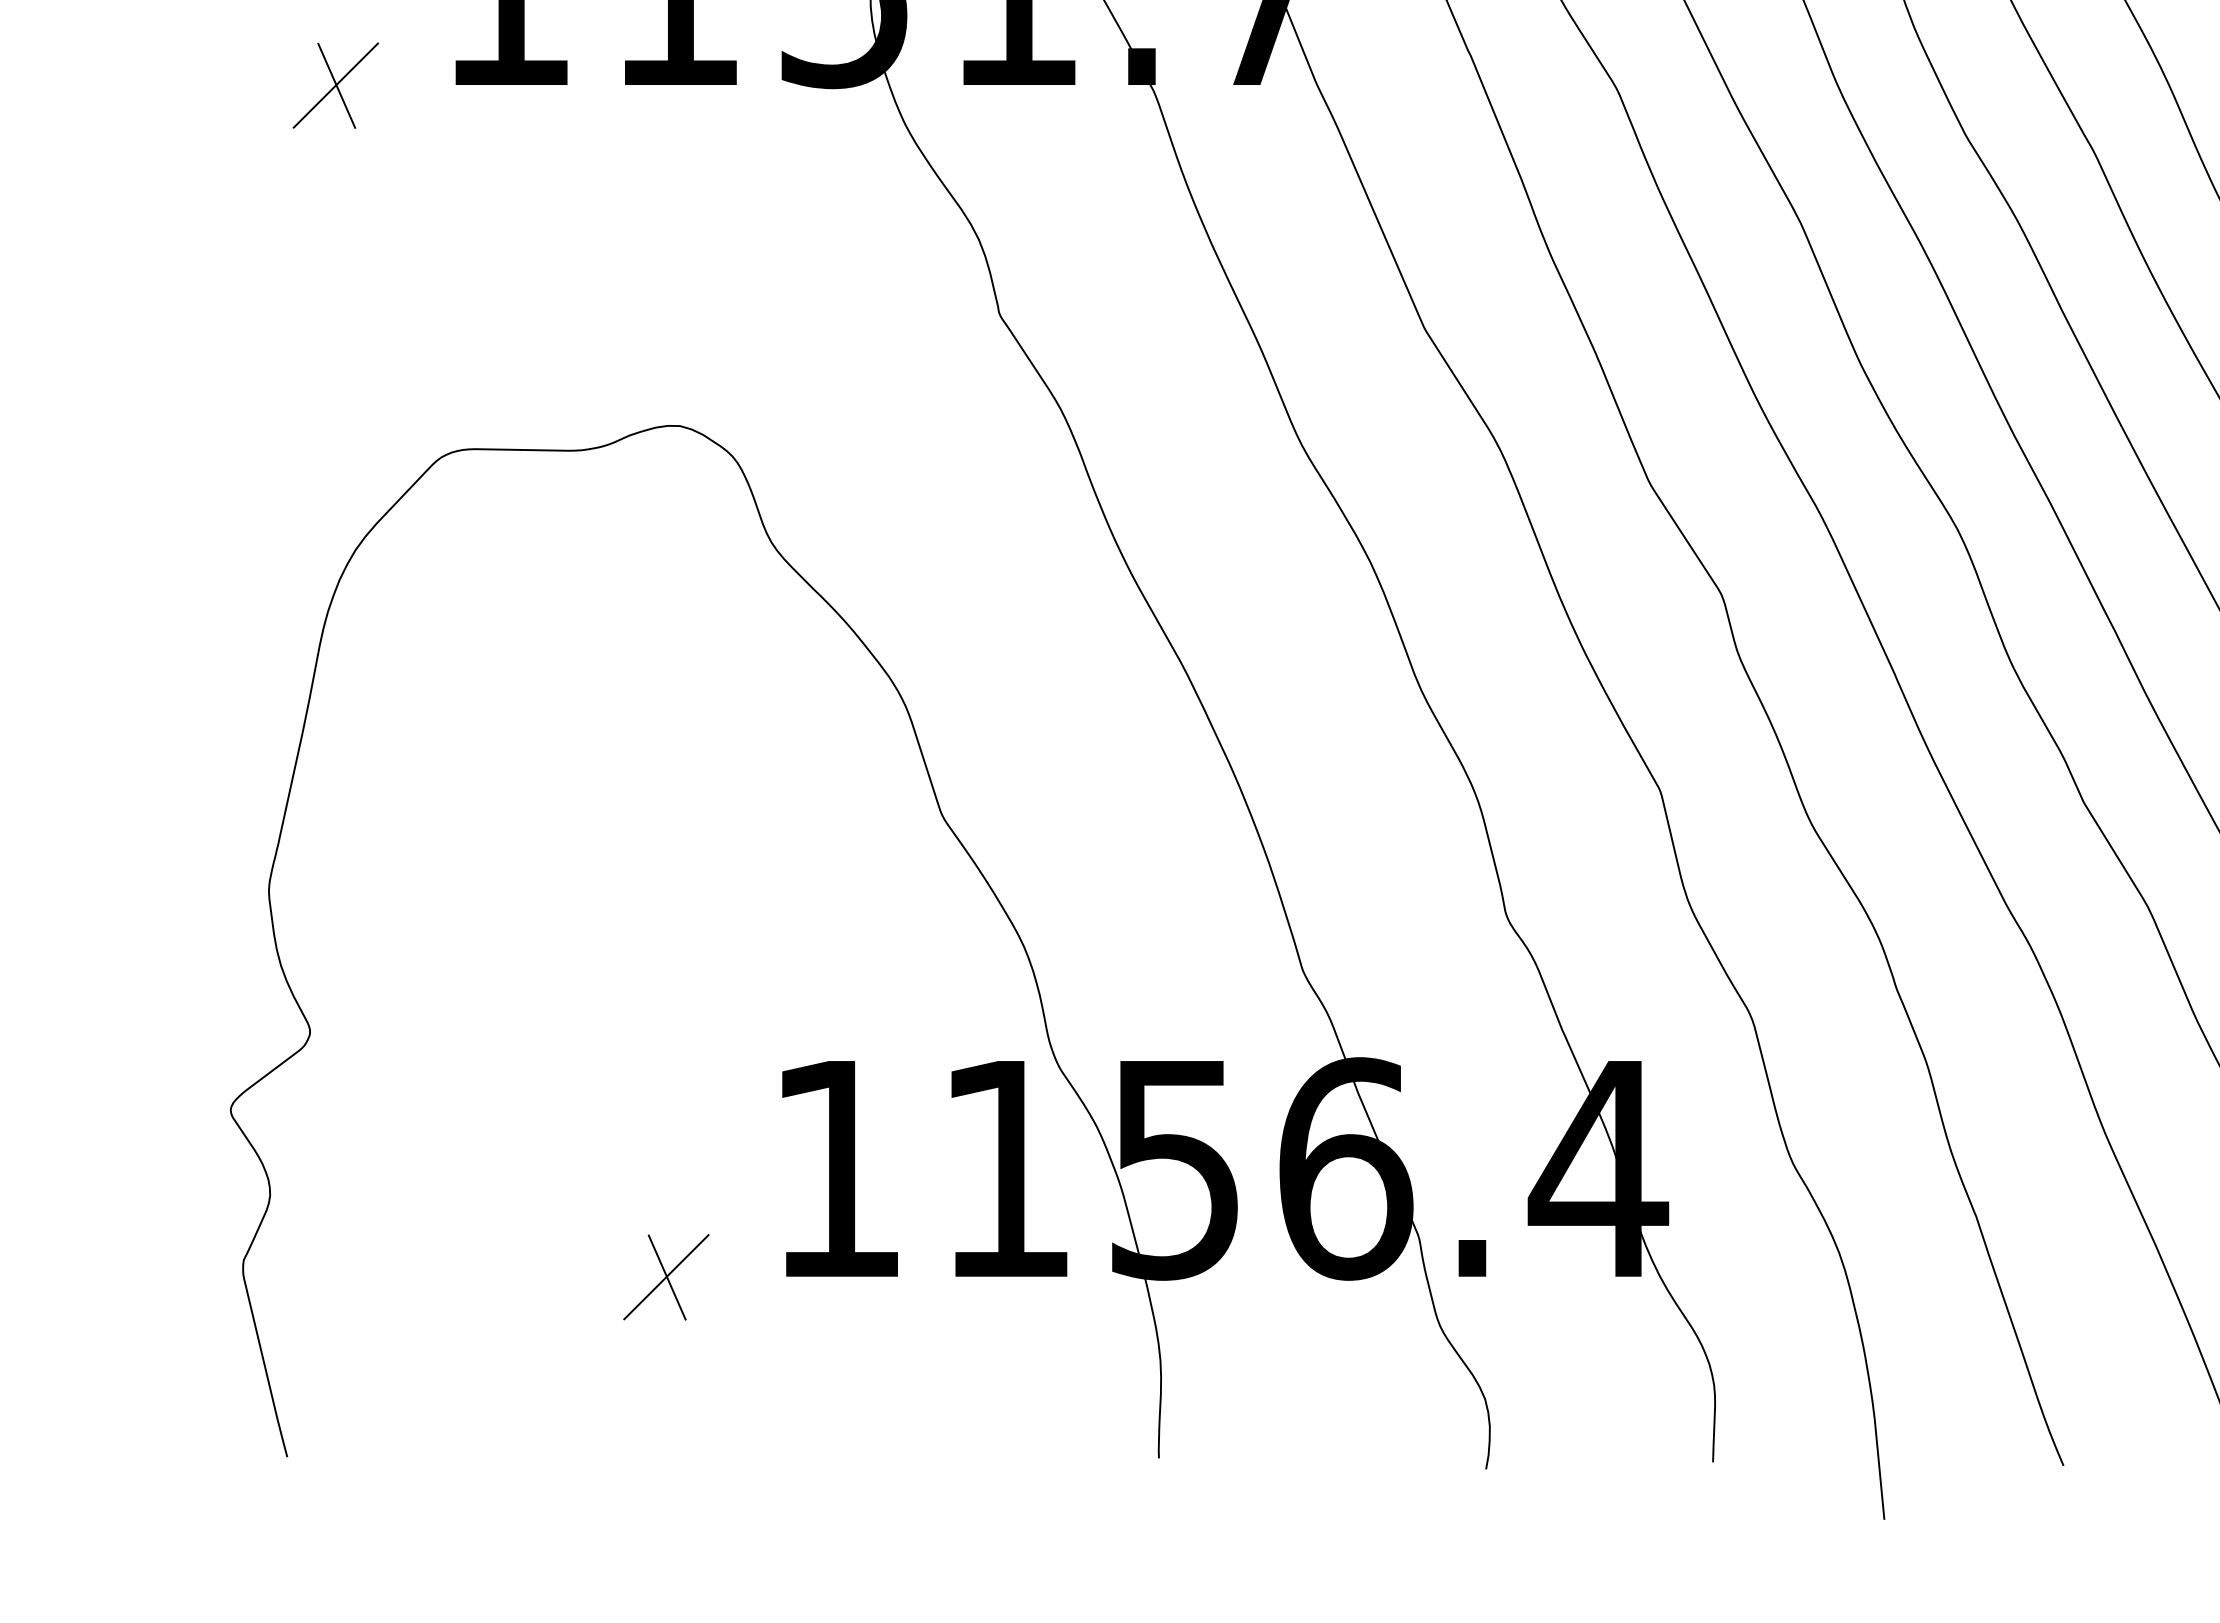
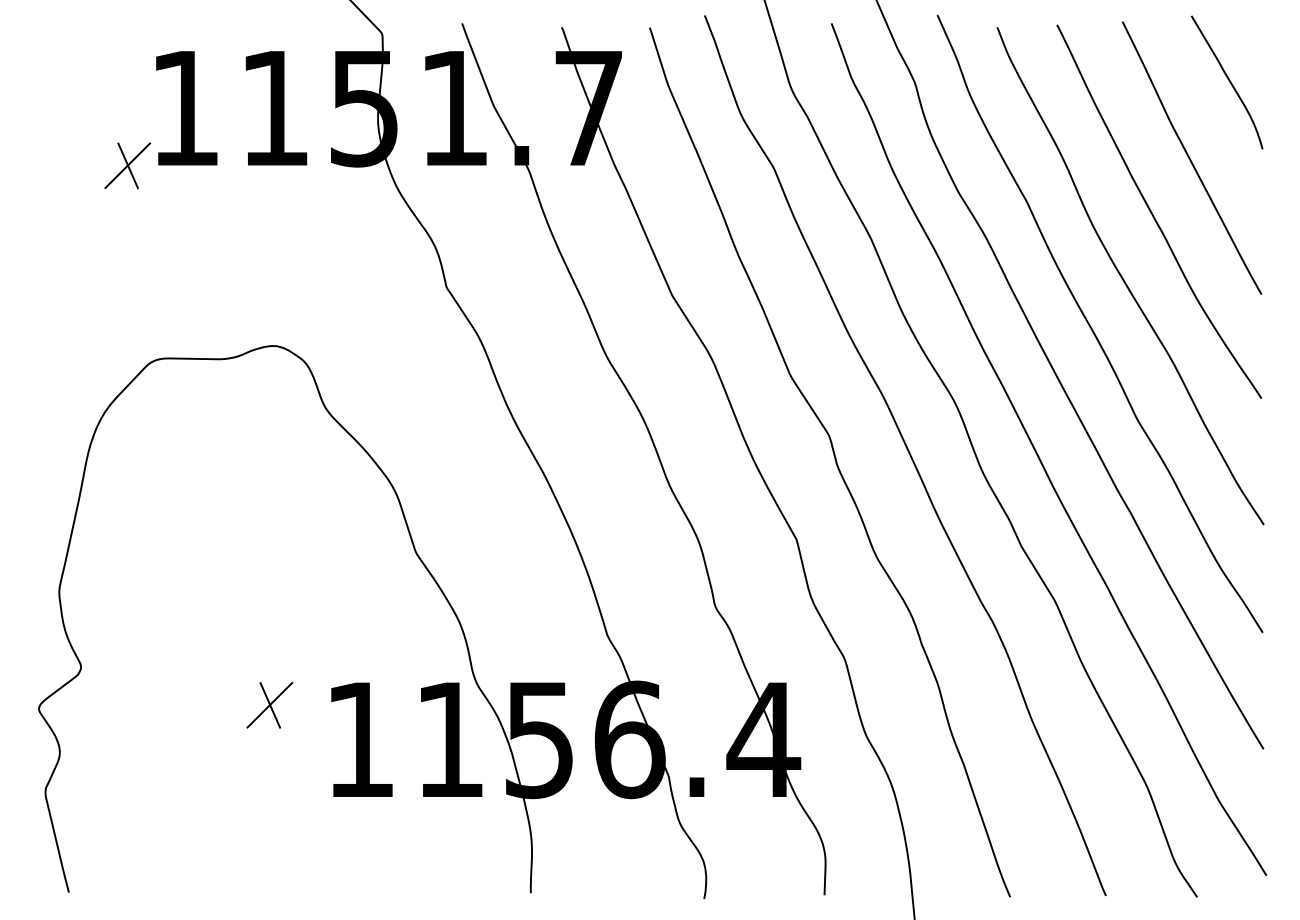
part: (335, 85) -> (127, 165), moved
part: (665, 1275) -> (269, 704), moved

